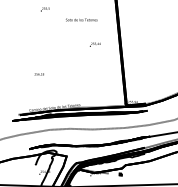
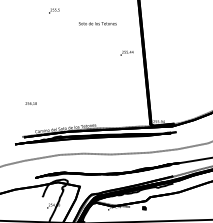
text: (94, 44) -> (126, 52), moved
text: (38, 74) -> (30, 103), moved

